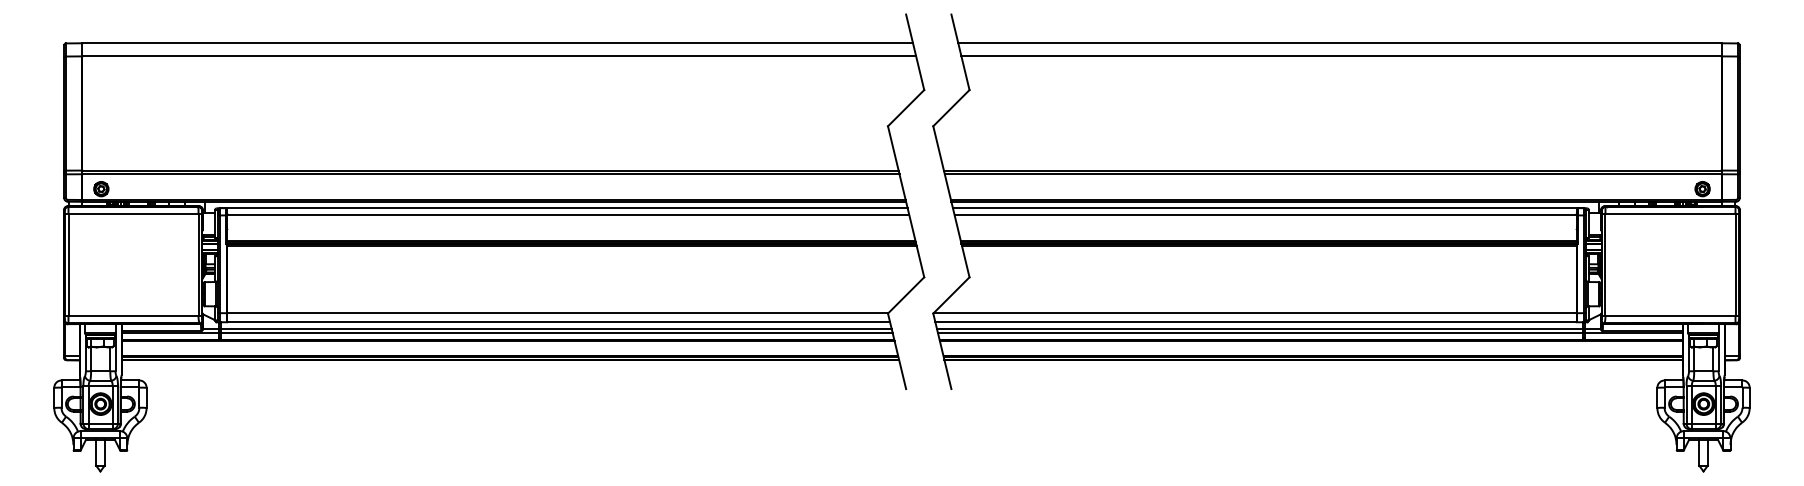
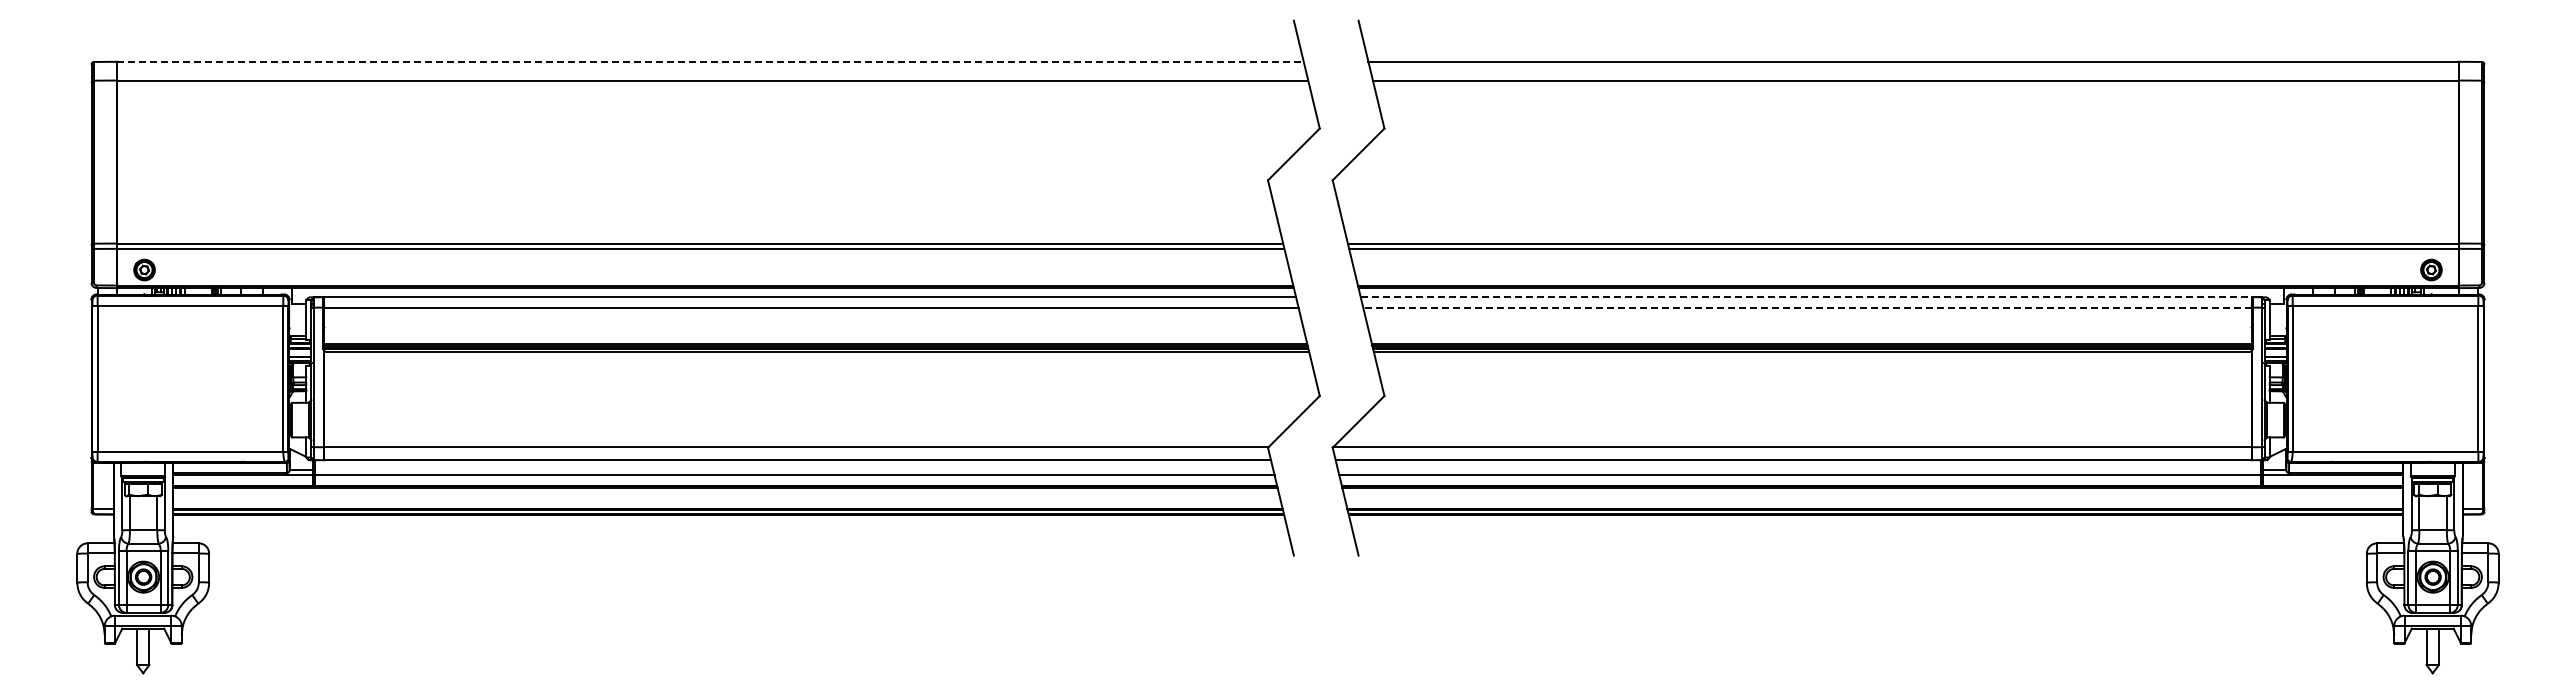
line: (498, 43) -> (711, 61), solid -> dashed
line: (1265, 208) -> (1806, 297), solid -> dashed
line: (1265, 215) -> (1806, 307), solid -> dashed
line: (556, 329) -> (794, 470), removed
line: (1260, 329) -> (1799, 470), removed

